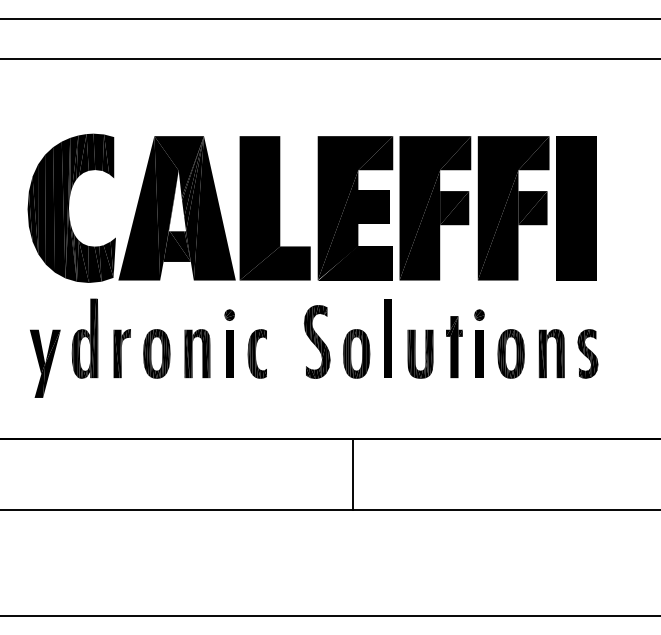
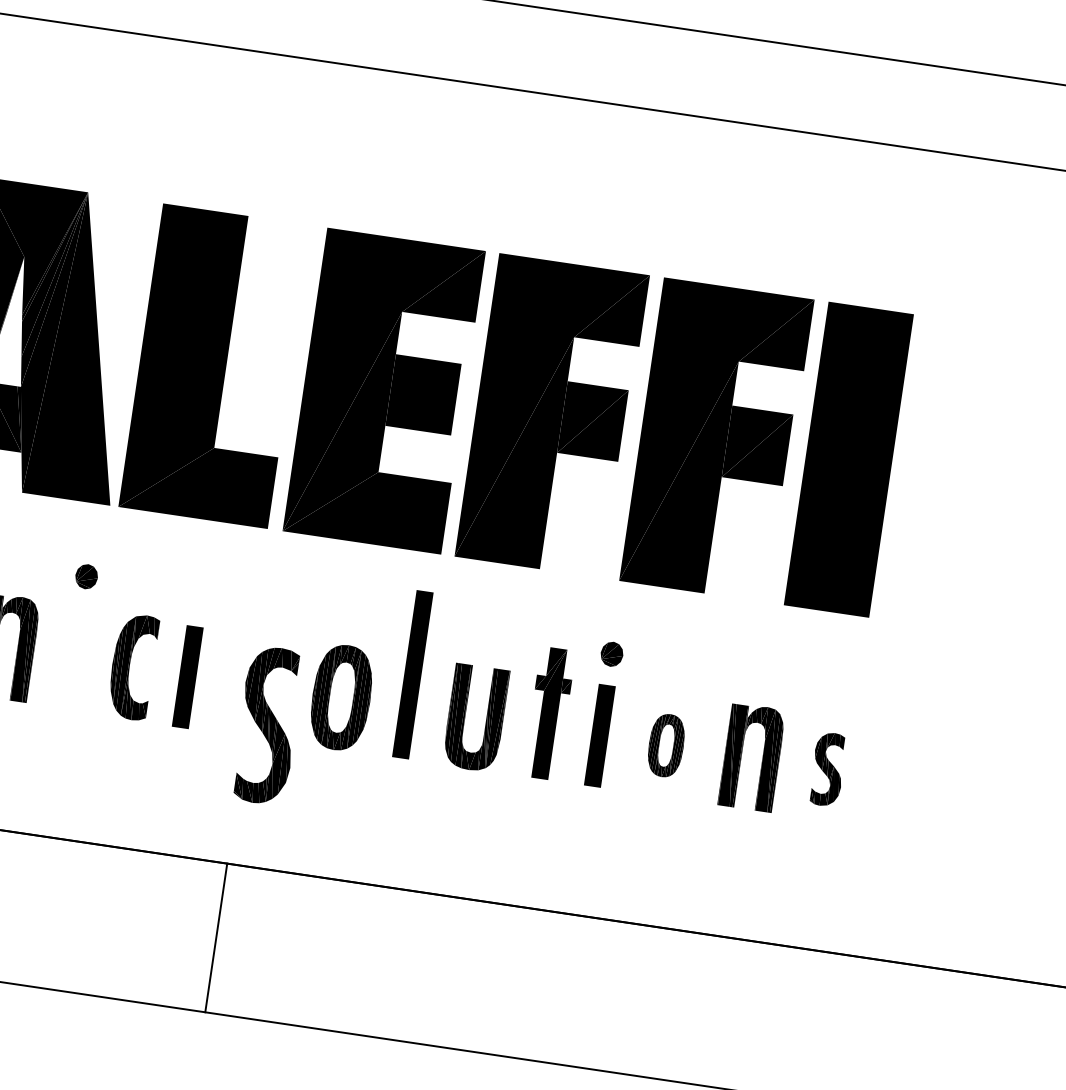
part: (317, 341) -> (268, 724), moved
part: (229, 353) -> (187, 676), moved
part: (510, 353) -> (665, 744), size x0.6
part: (587, 353) -> (827, 768), size x0.7
line: (352, 474) -> (215, 938), moved

